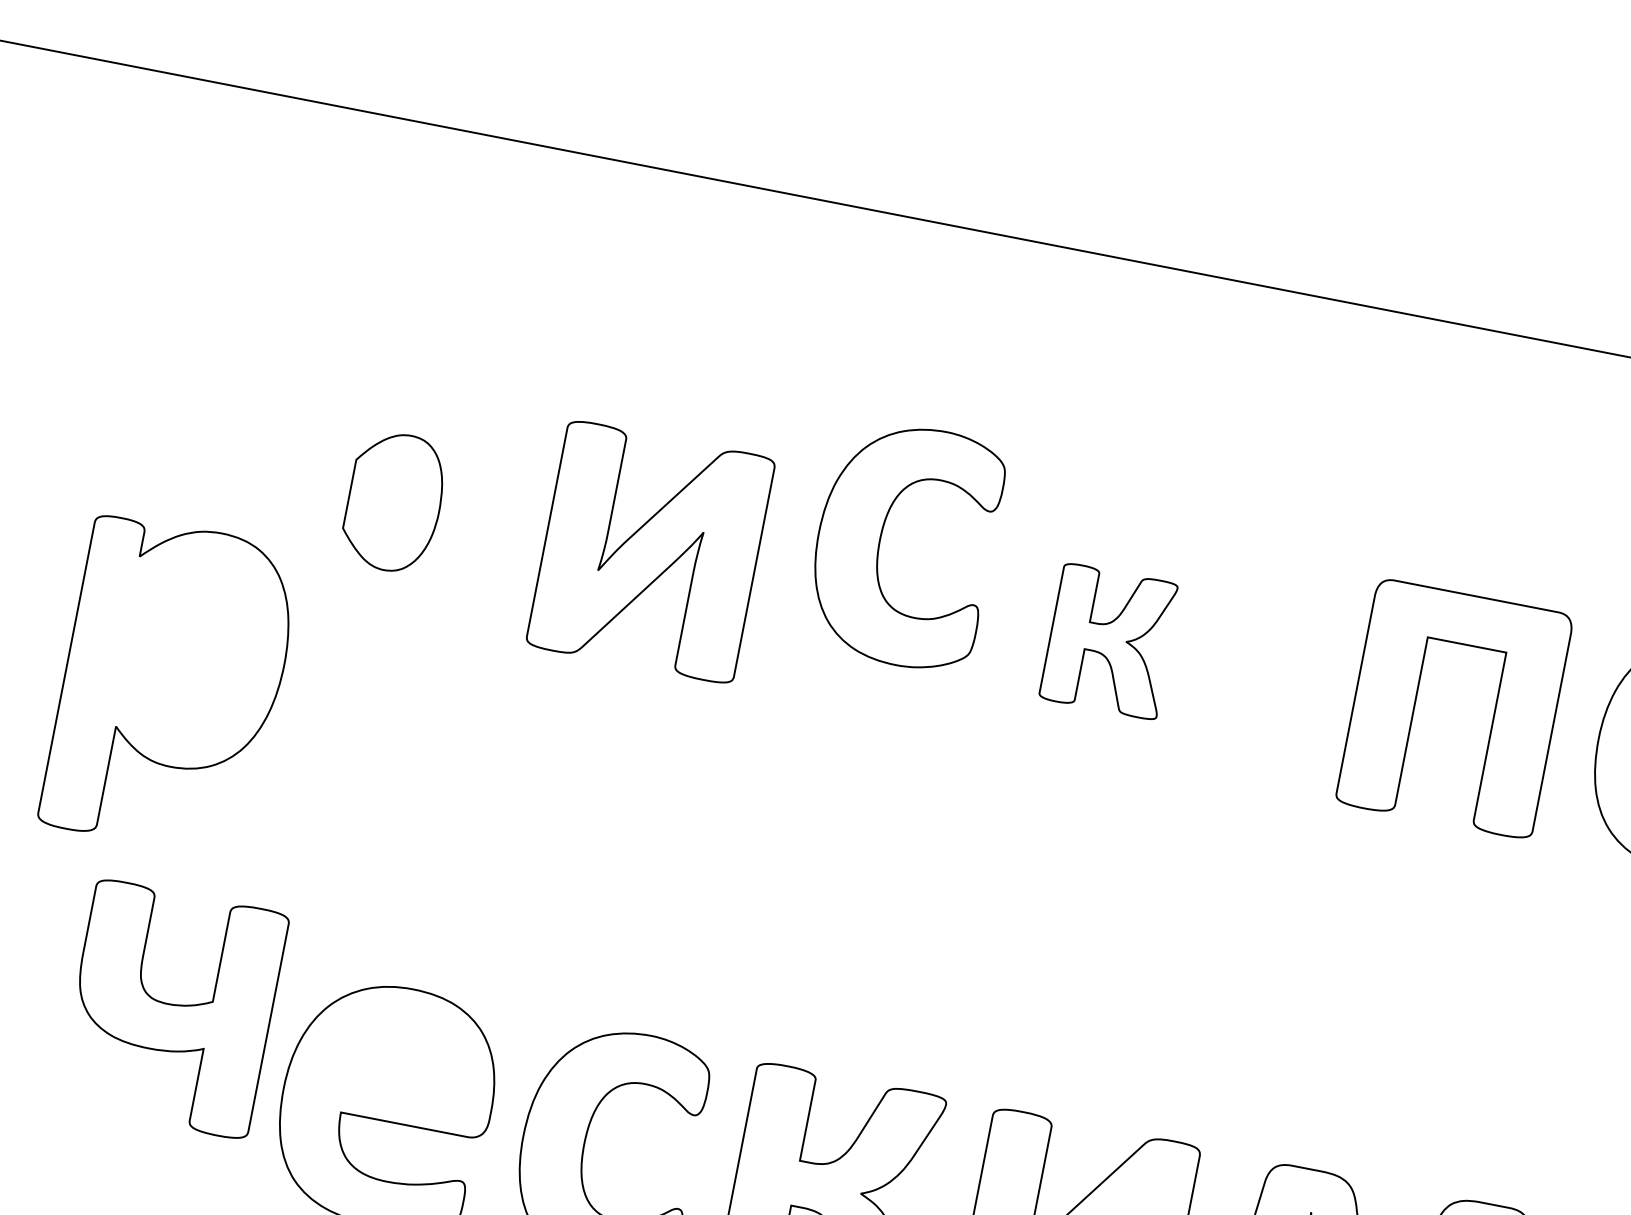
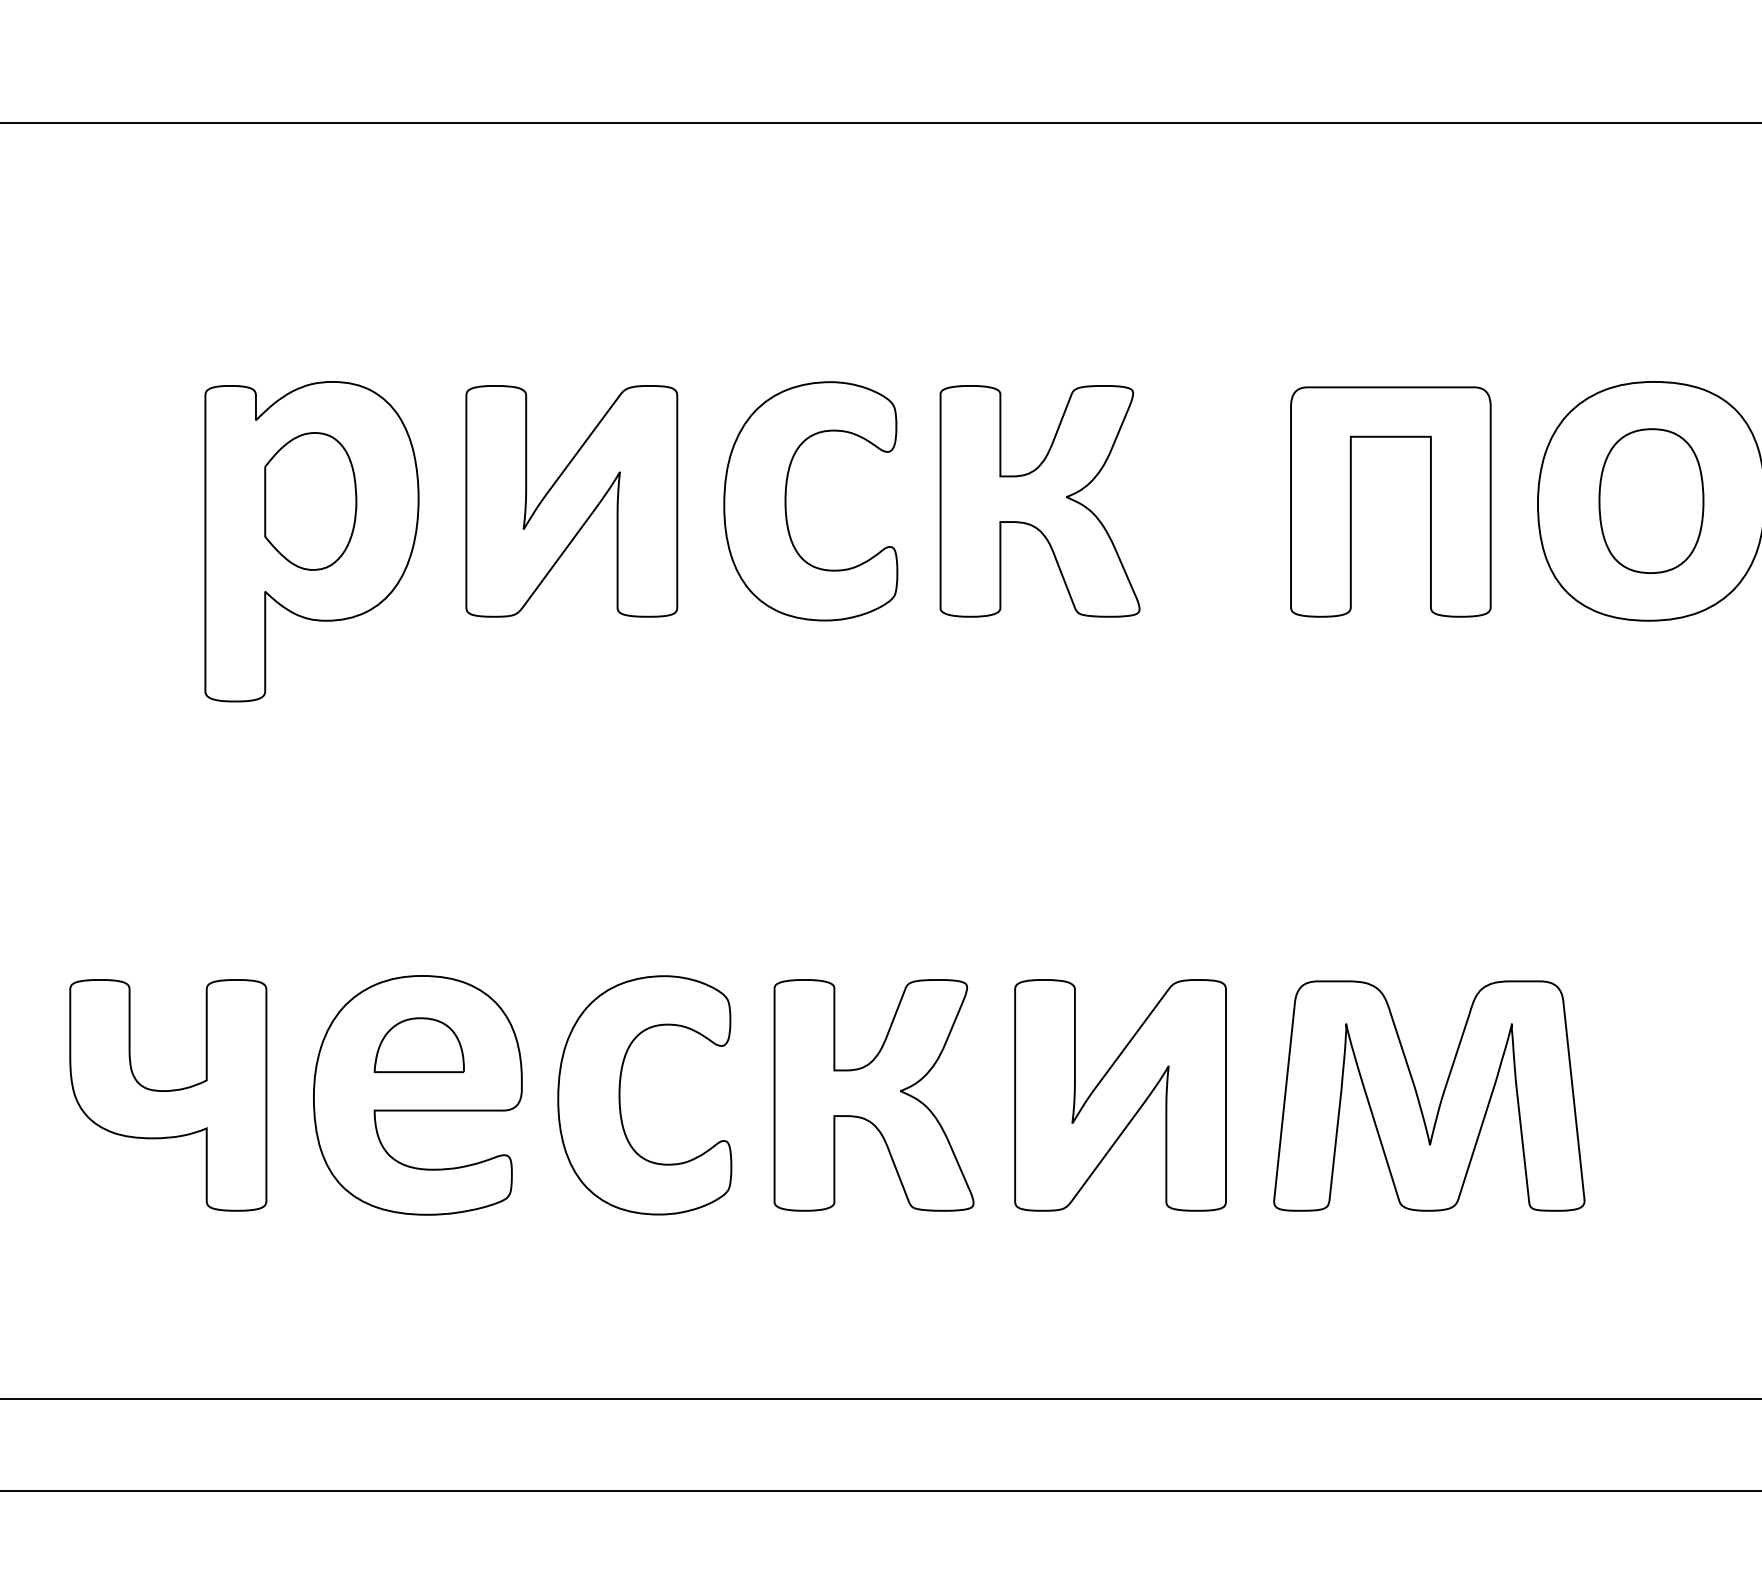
part: (880, 540) -> (786, 501), moved
part: (1109, 641) -> (1039, 501), size x1.67
part: (171, 686) -> (311, 541), moved
part: (172, 1009) -> (168, 1095), moved
part: (396, 1055) -> (418, 1044), added

